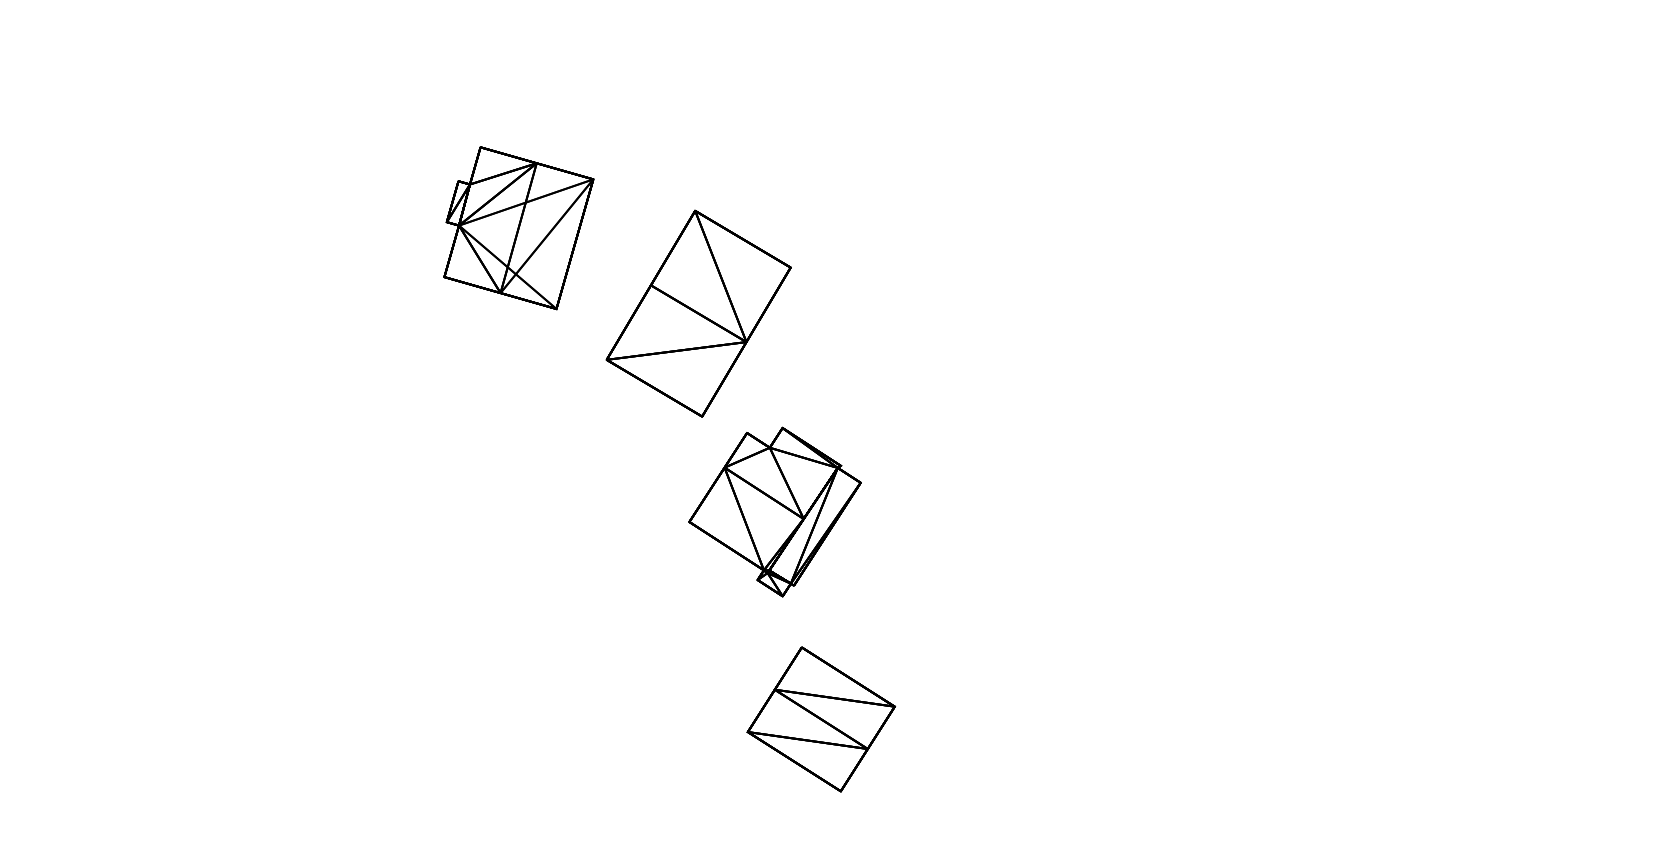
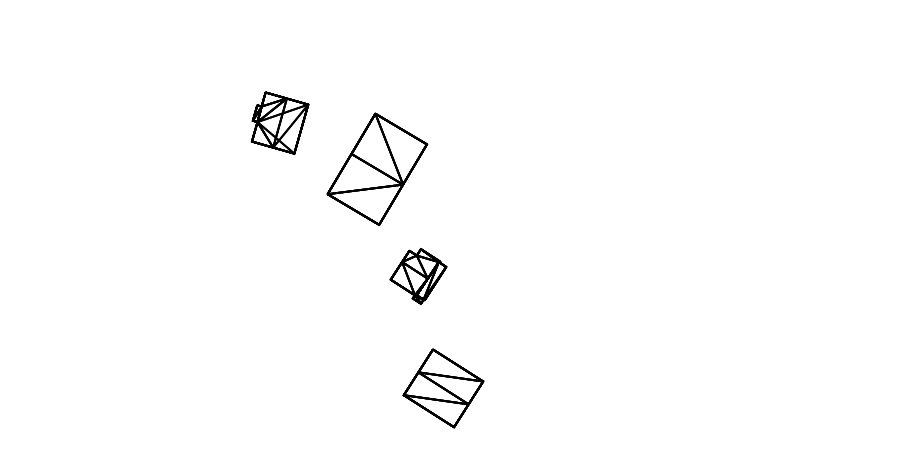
part: (517, 227) -> (279, 122), size x0.7
part: (775, 512) -> (418, 276), size x0.6

